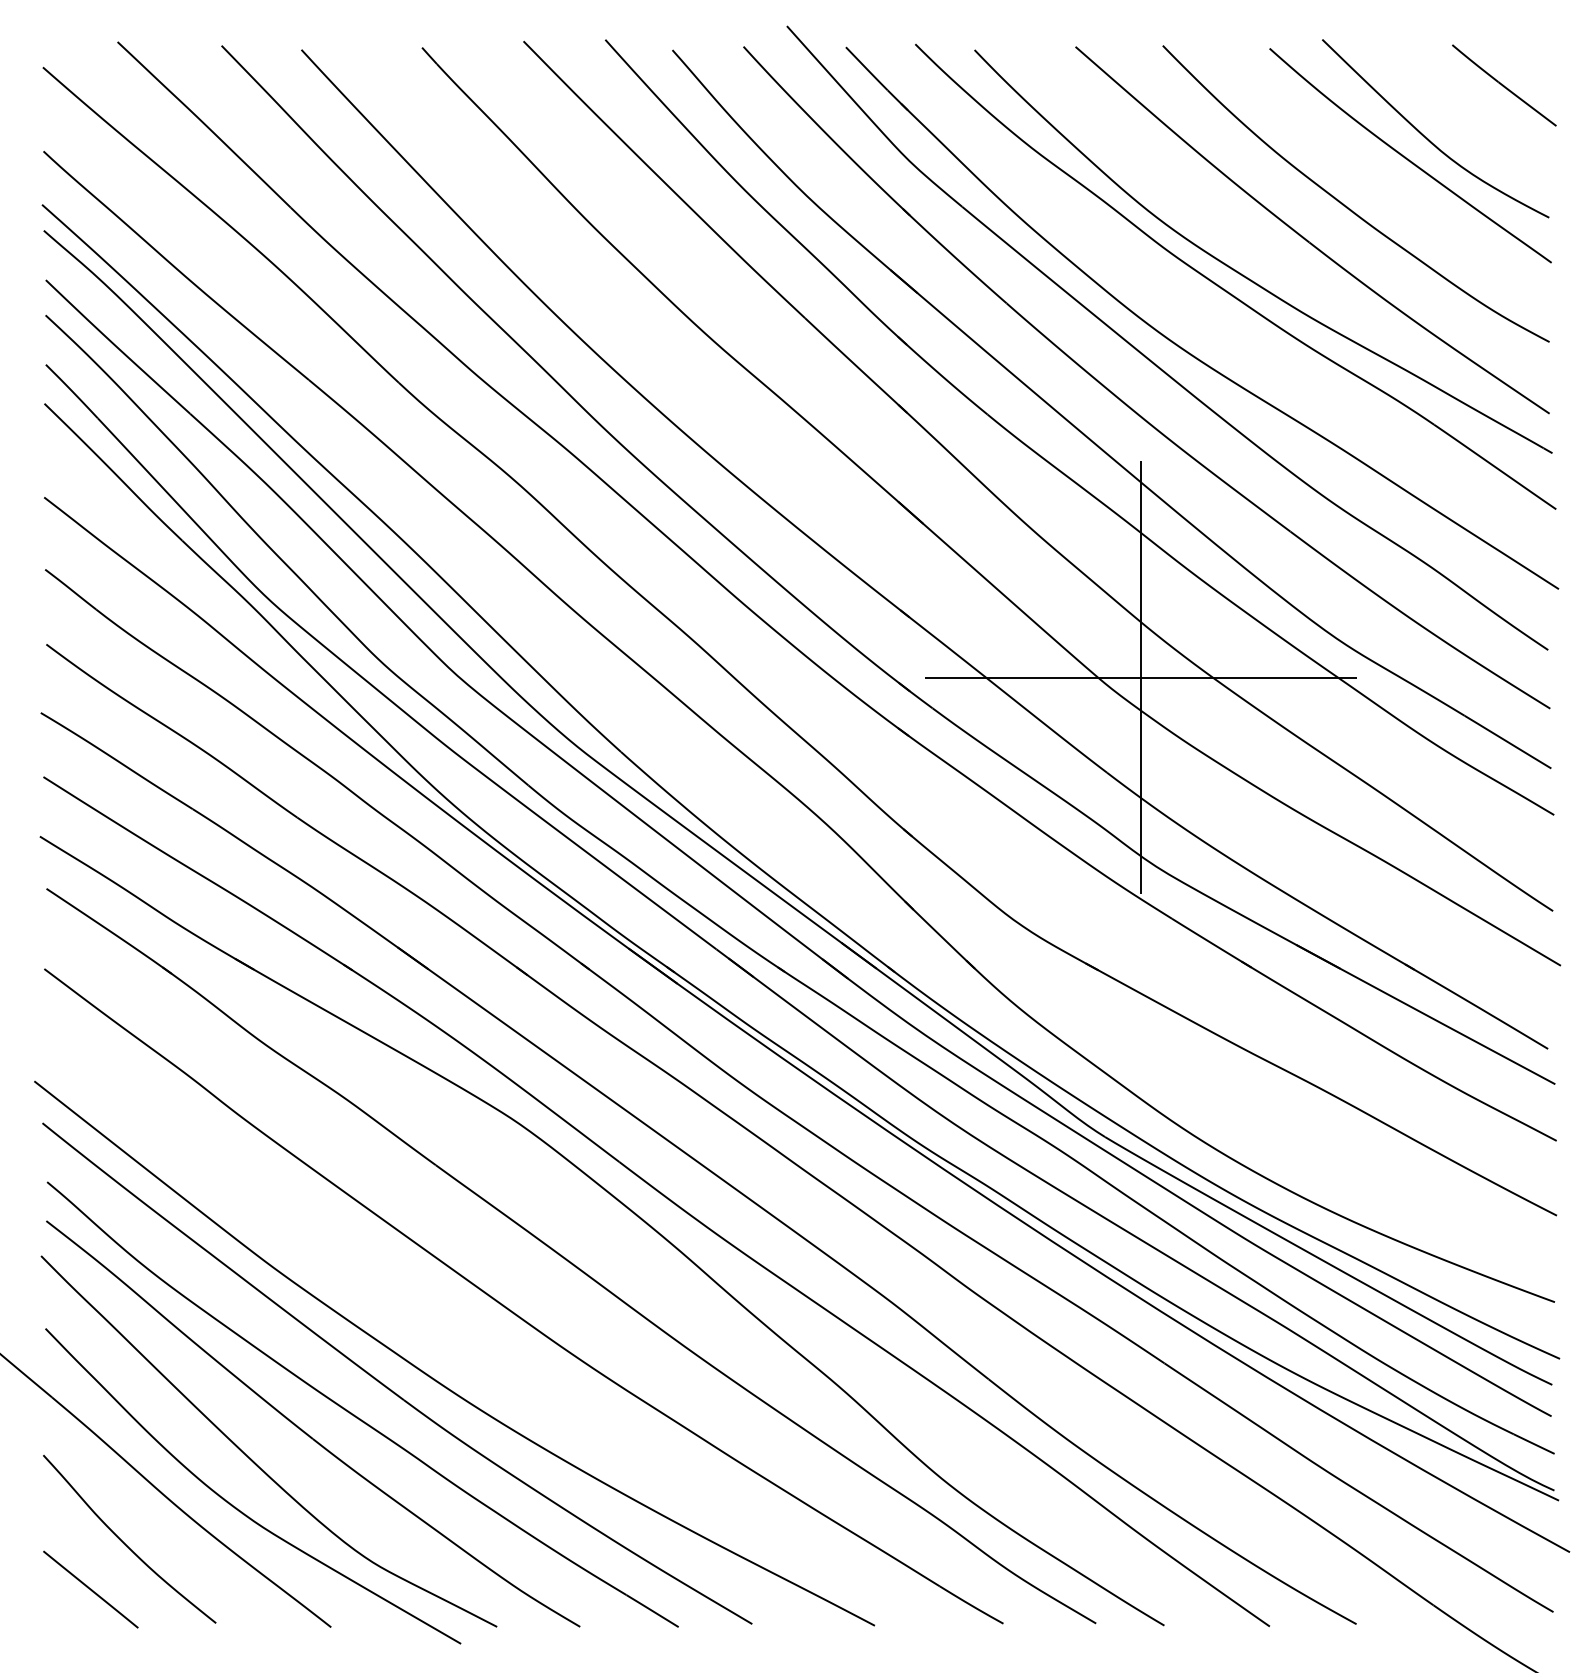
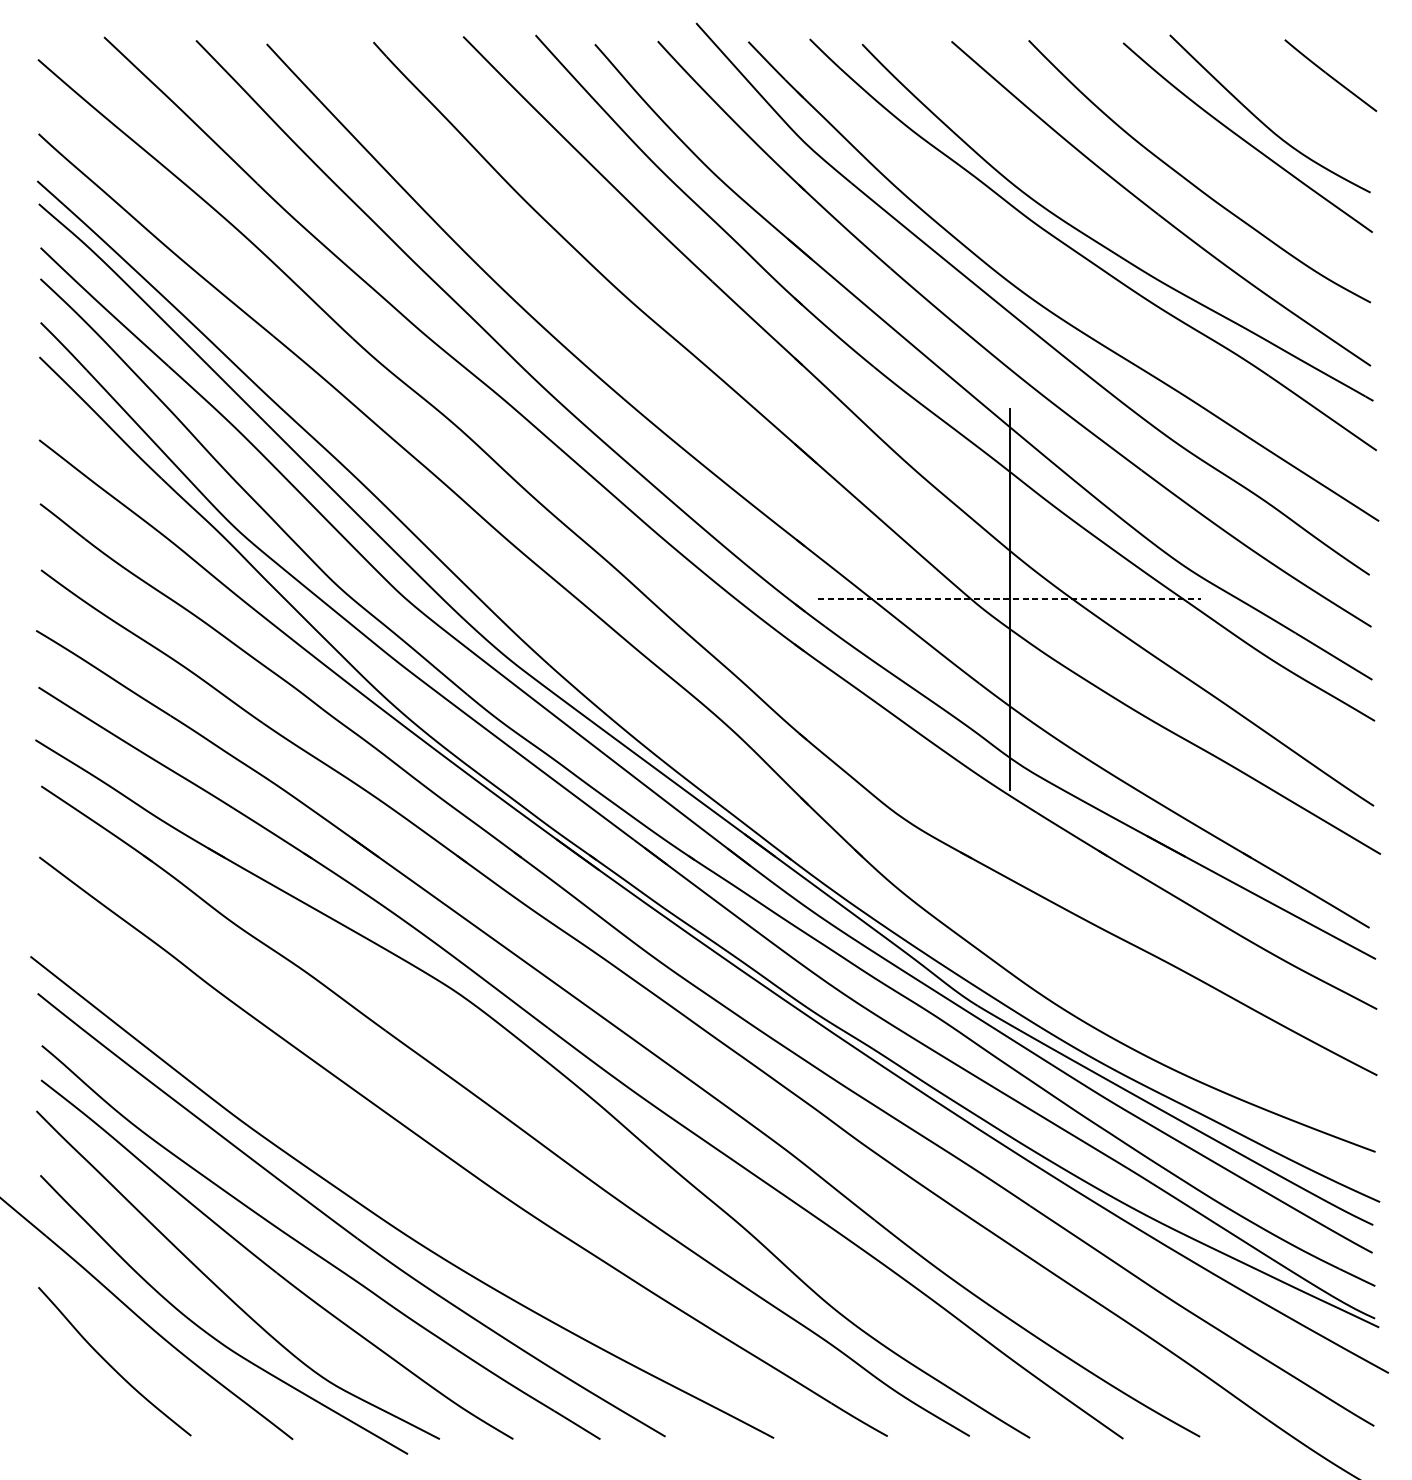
line: (1141, 677) -> (1009, 599), solid -> dashed
line: (90, 1589) -> (80, 1406), removed

